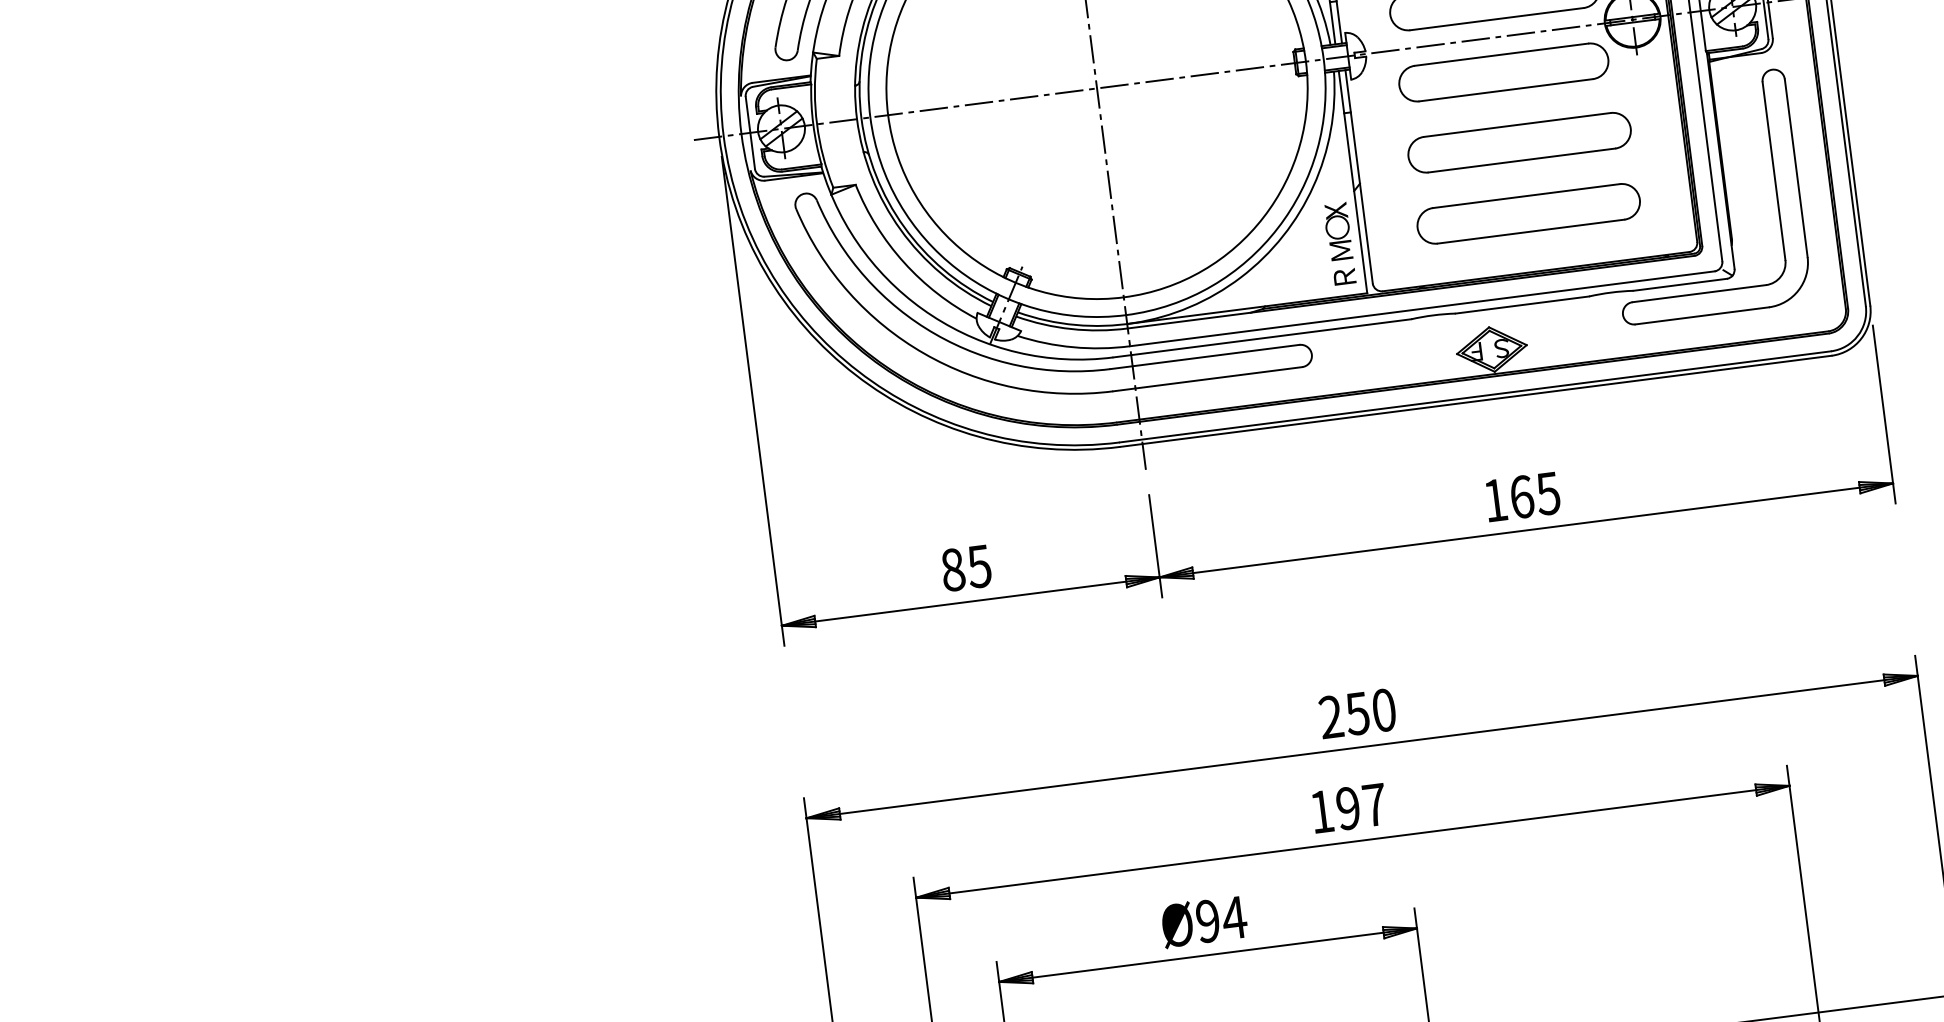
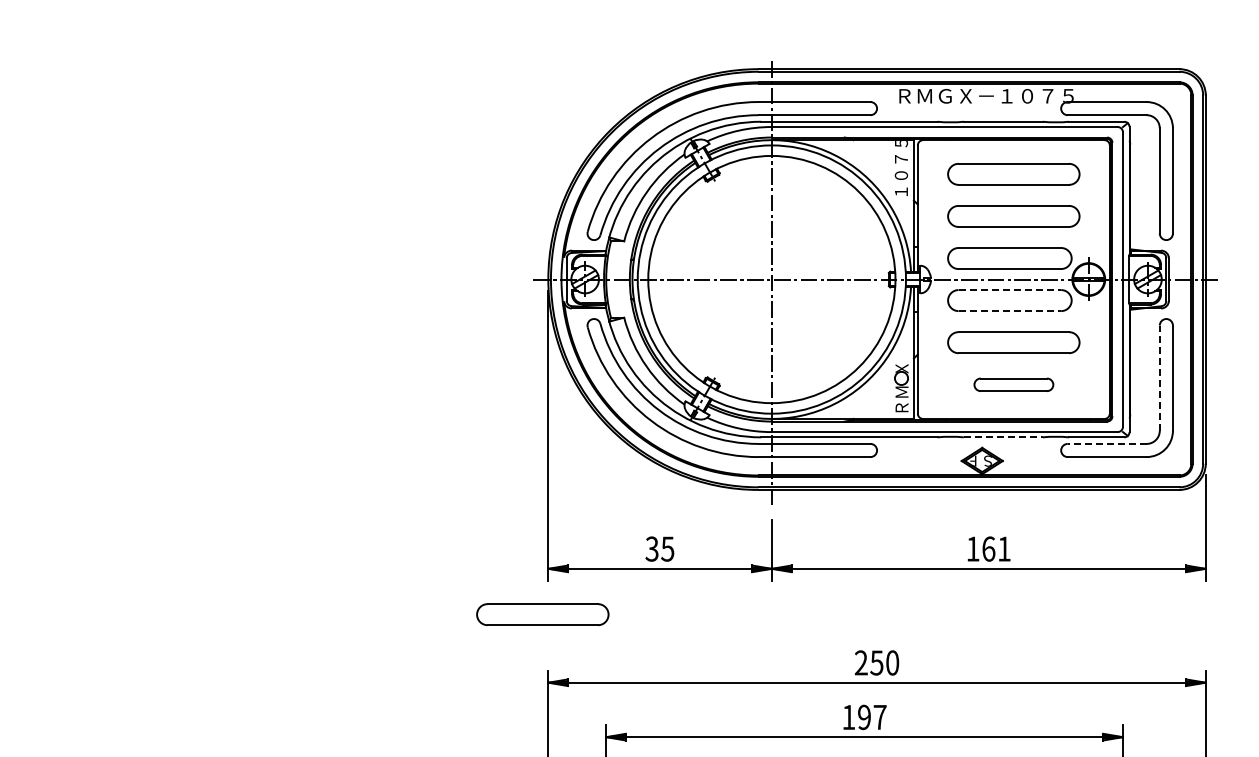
line: (1502, 55) -> (1010, 290), solid -> dashed
line: (1507, 90) -> (1010, 311), solid -> dashed
line: (1773, 171) -> (1159, 378), solid -> dashed
part: (1528, 213) -> (1013, 384), size x0.6
line: (1698, 293) -> (1106, 443), solid -> dashed
line: (1522, 305) -> (1003, 437), solid -> dashed
text: (1546, 492) -> (1003, 548), 165 -> 161
text: (951, 569) -> (651, 548), 85 -> 35
part: (781, 704) -> (542, 614), added

